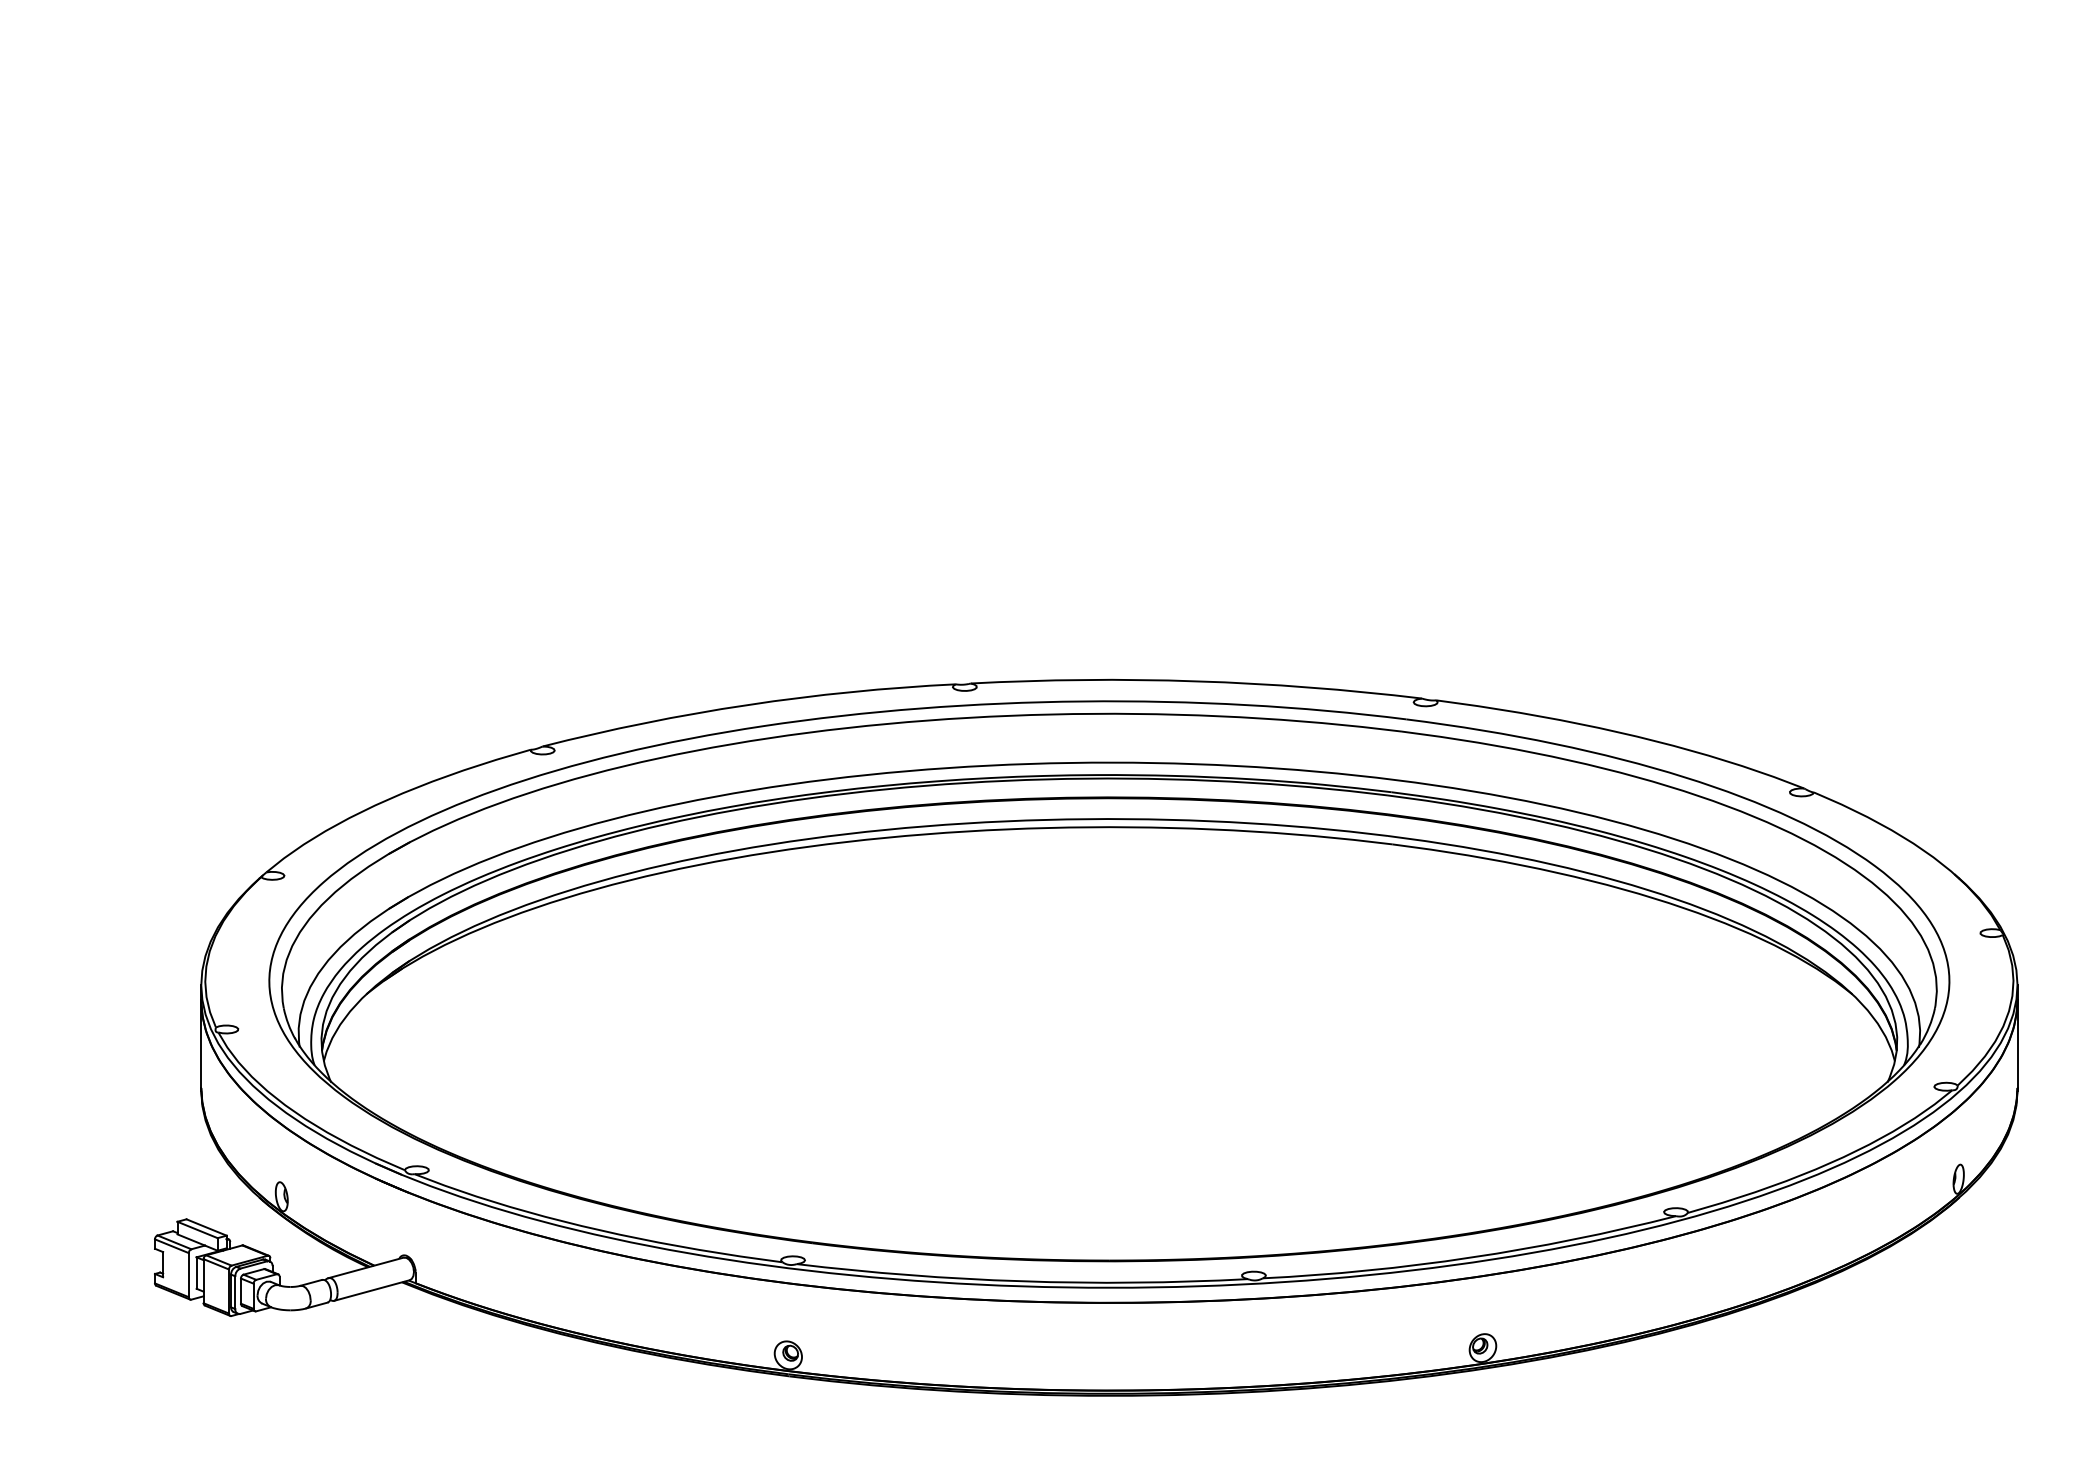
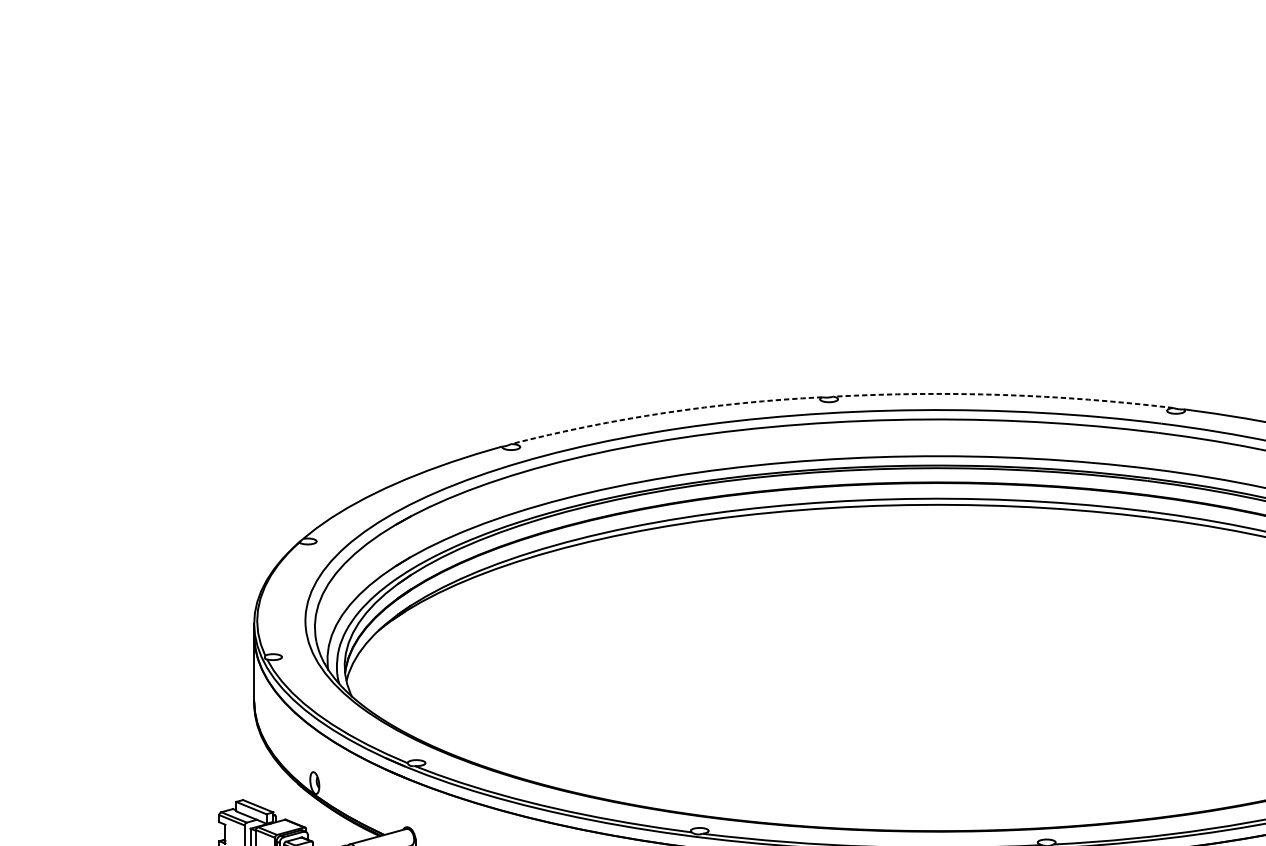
arc: (1196, 681) -> (1003, 395), solid -> dashed
arc: (747, 705) -> (665, 413), solid -> dashed

